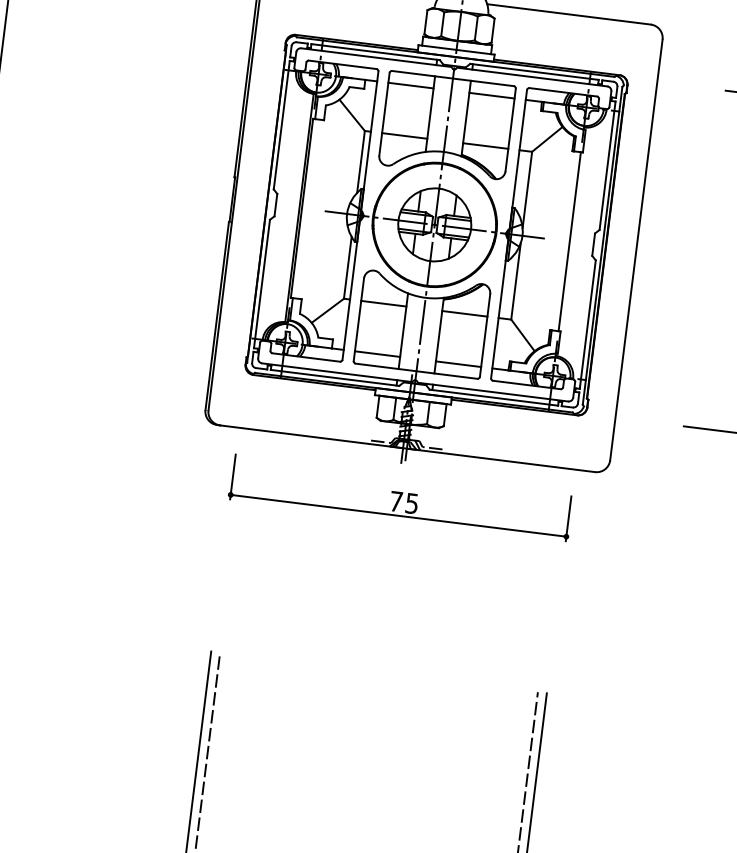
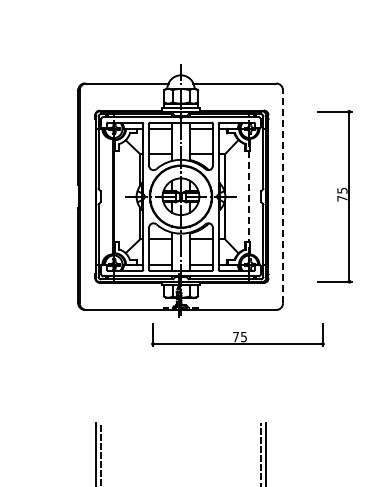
line: (569, 243) -> (249, 197), solid -> dashed
line: (637, 249) -> (283, 196), solid -> dashed
part: (399, 496) -> (237, 334), moved

